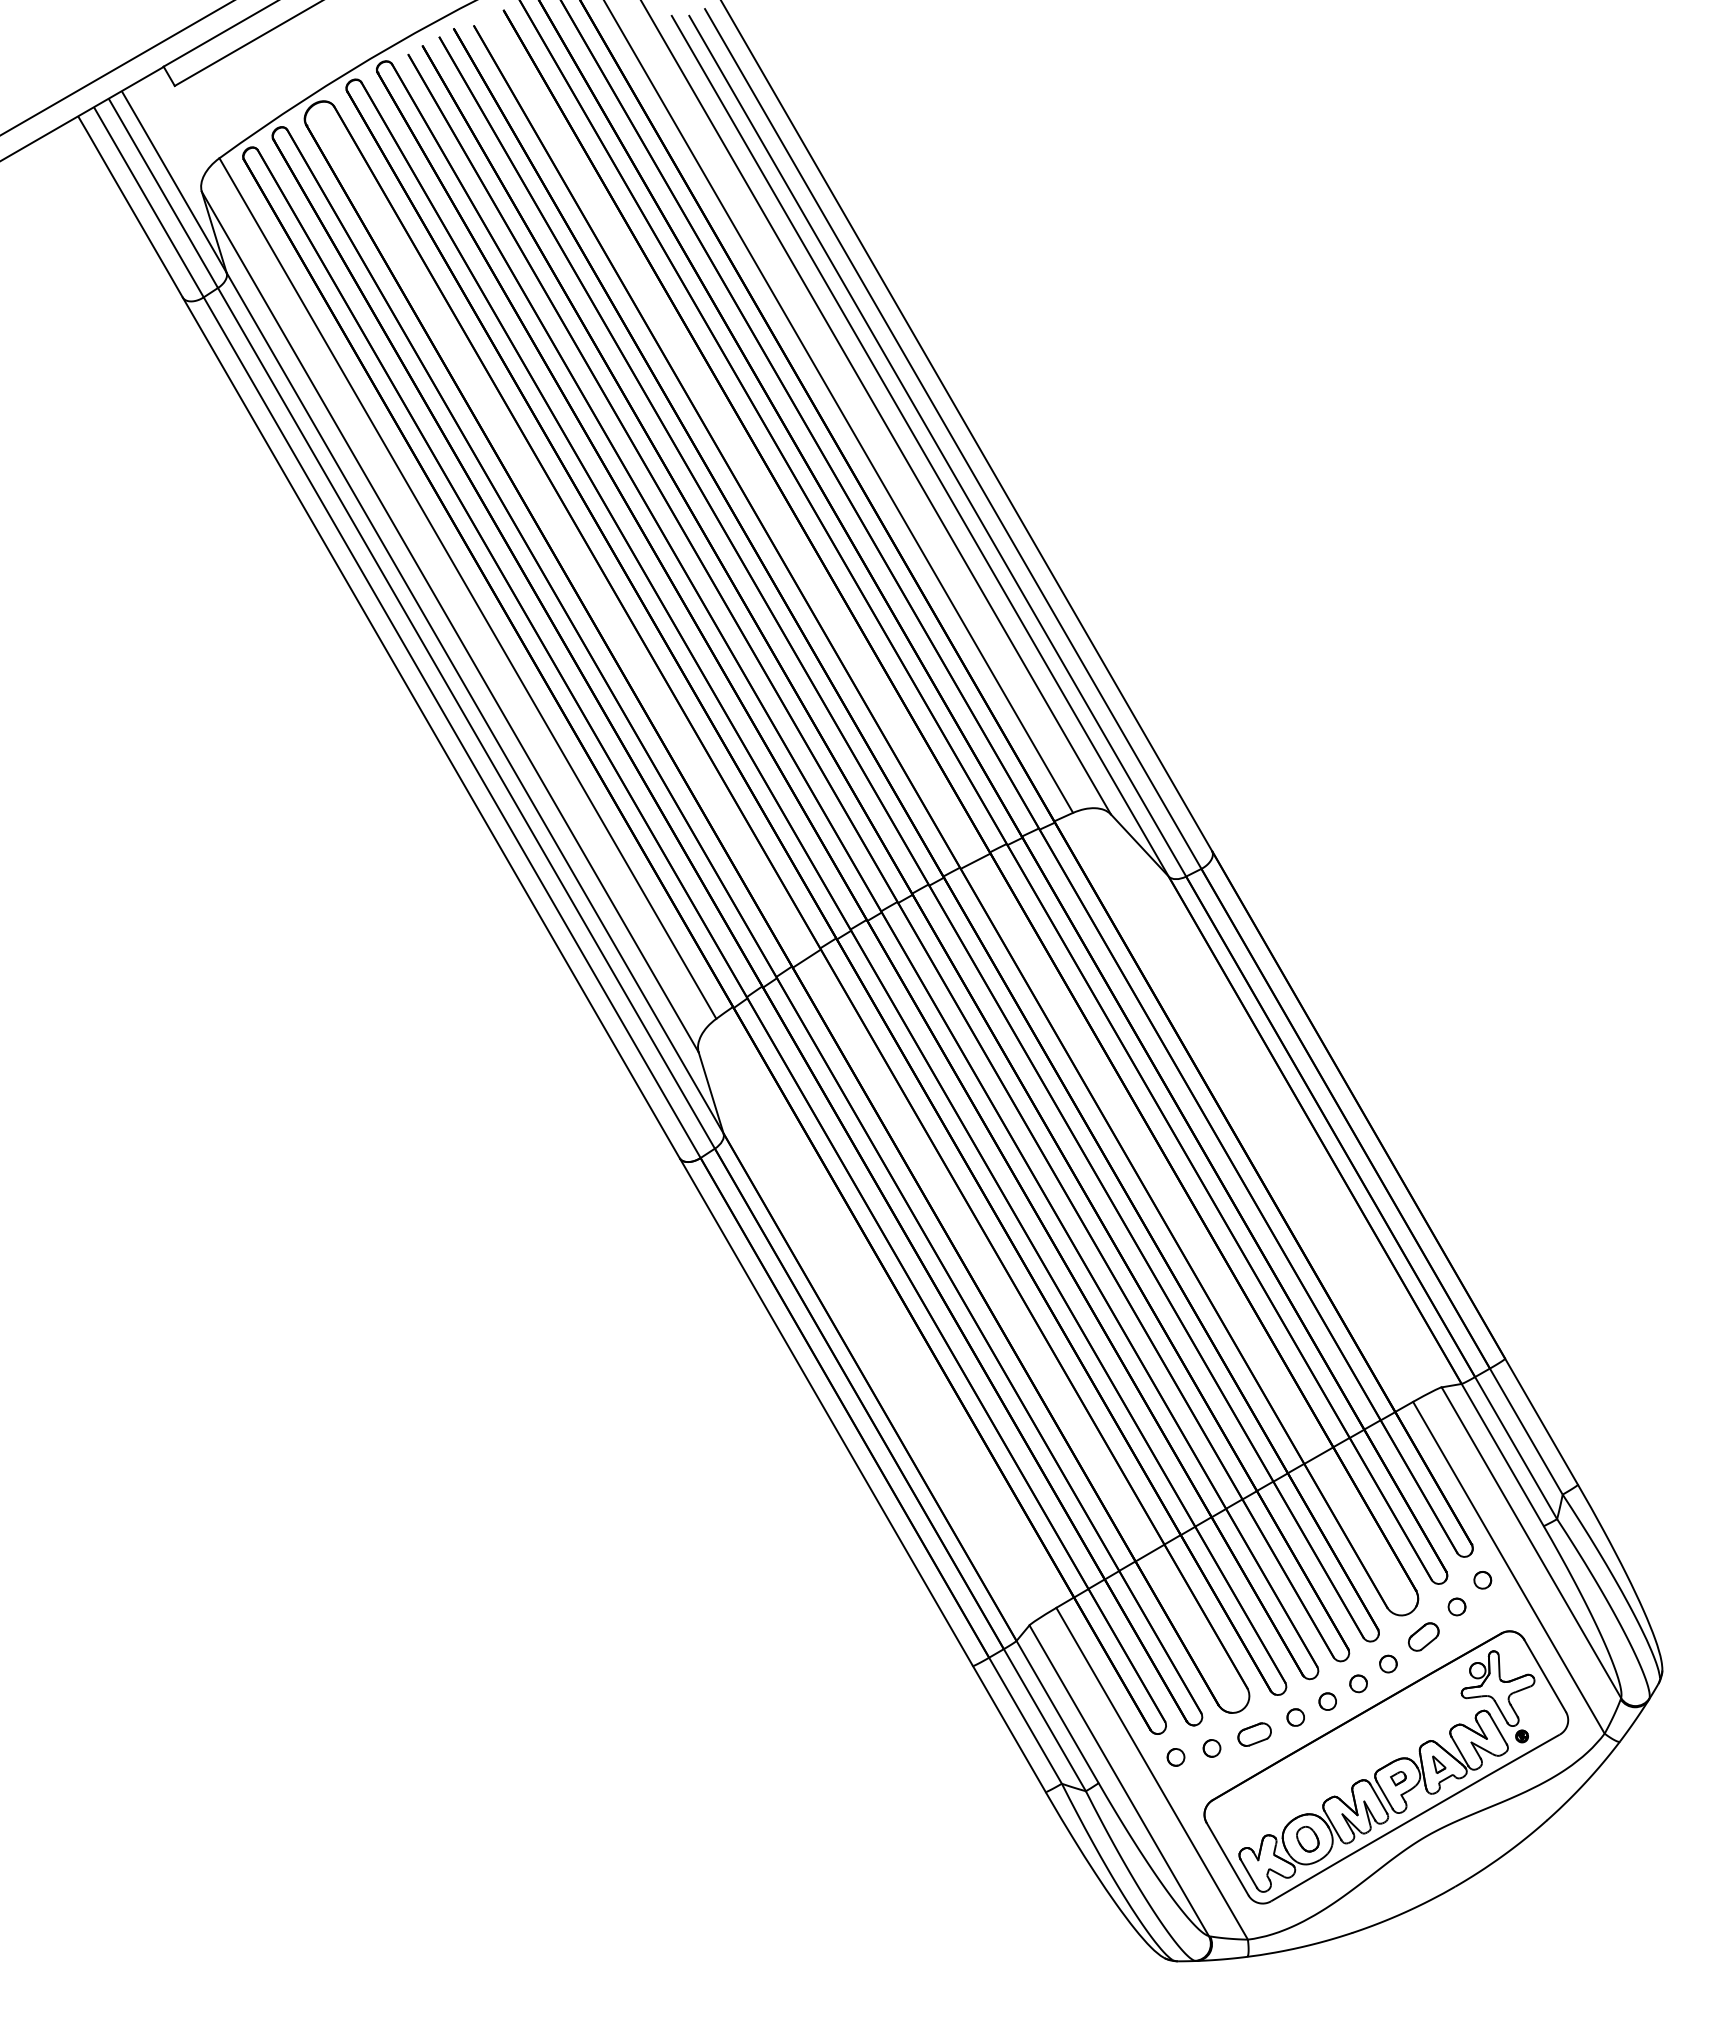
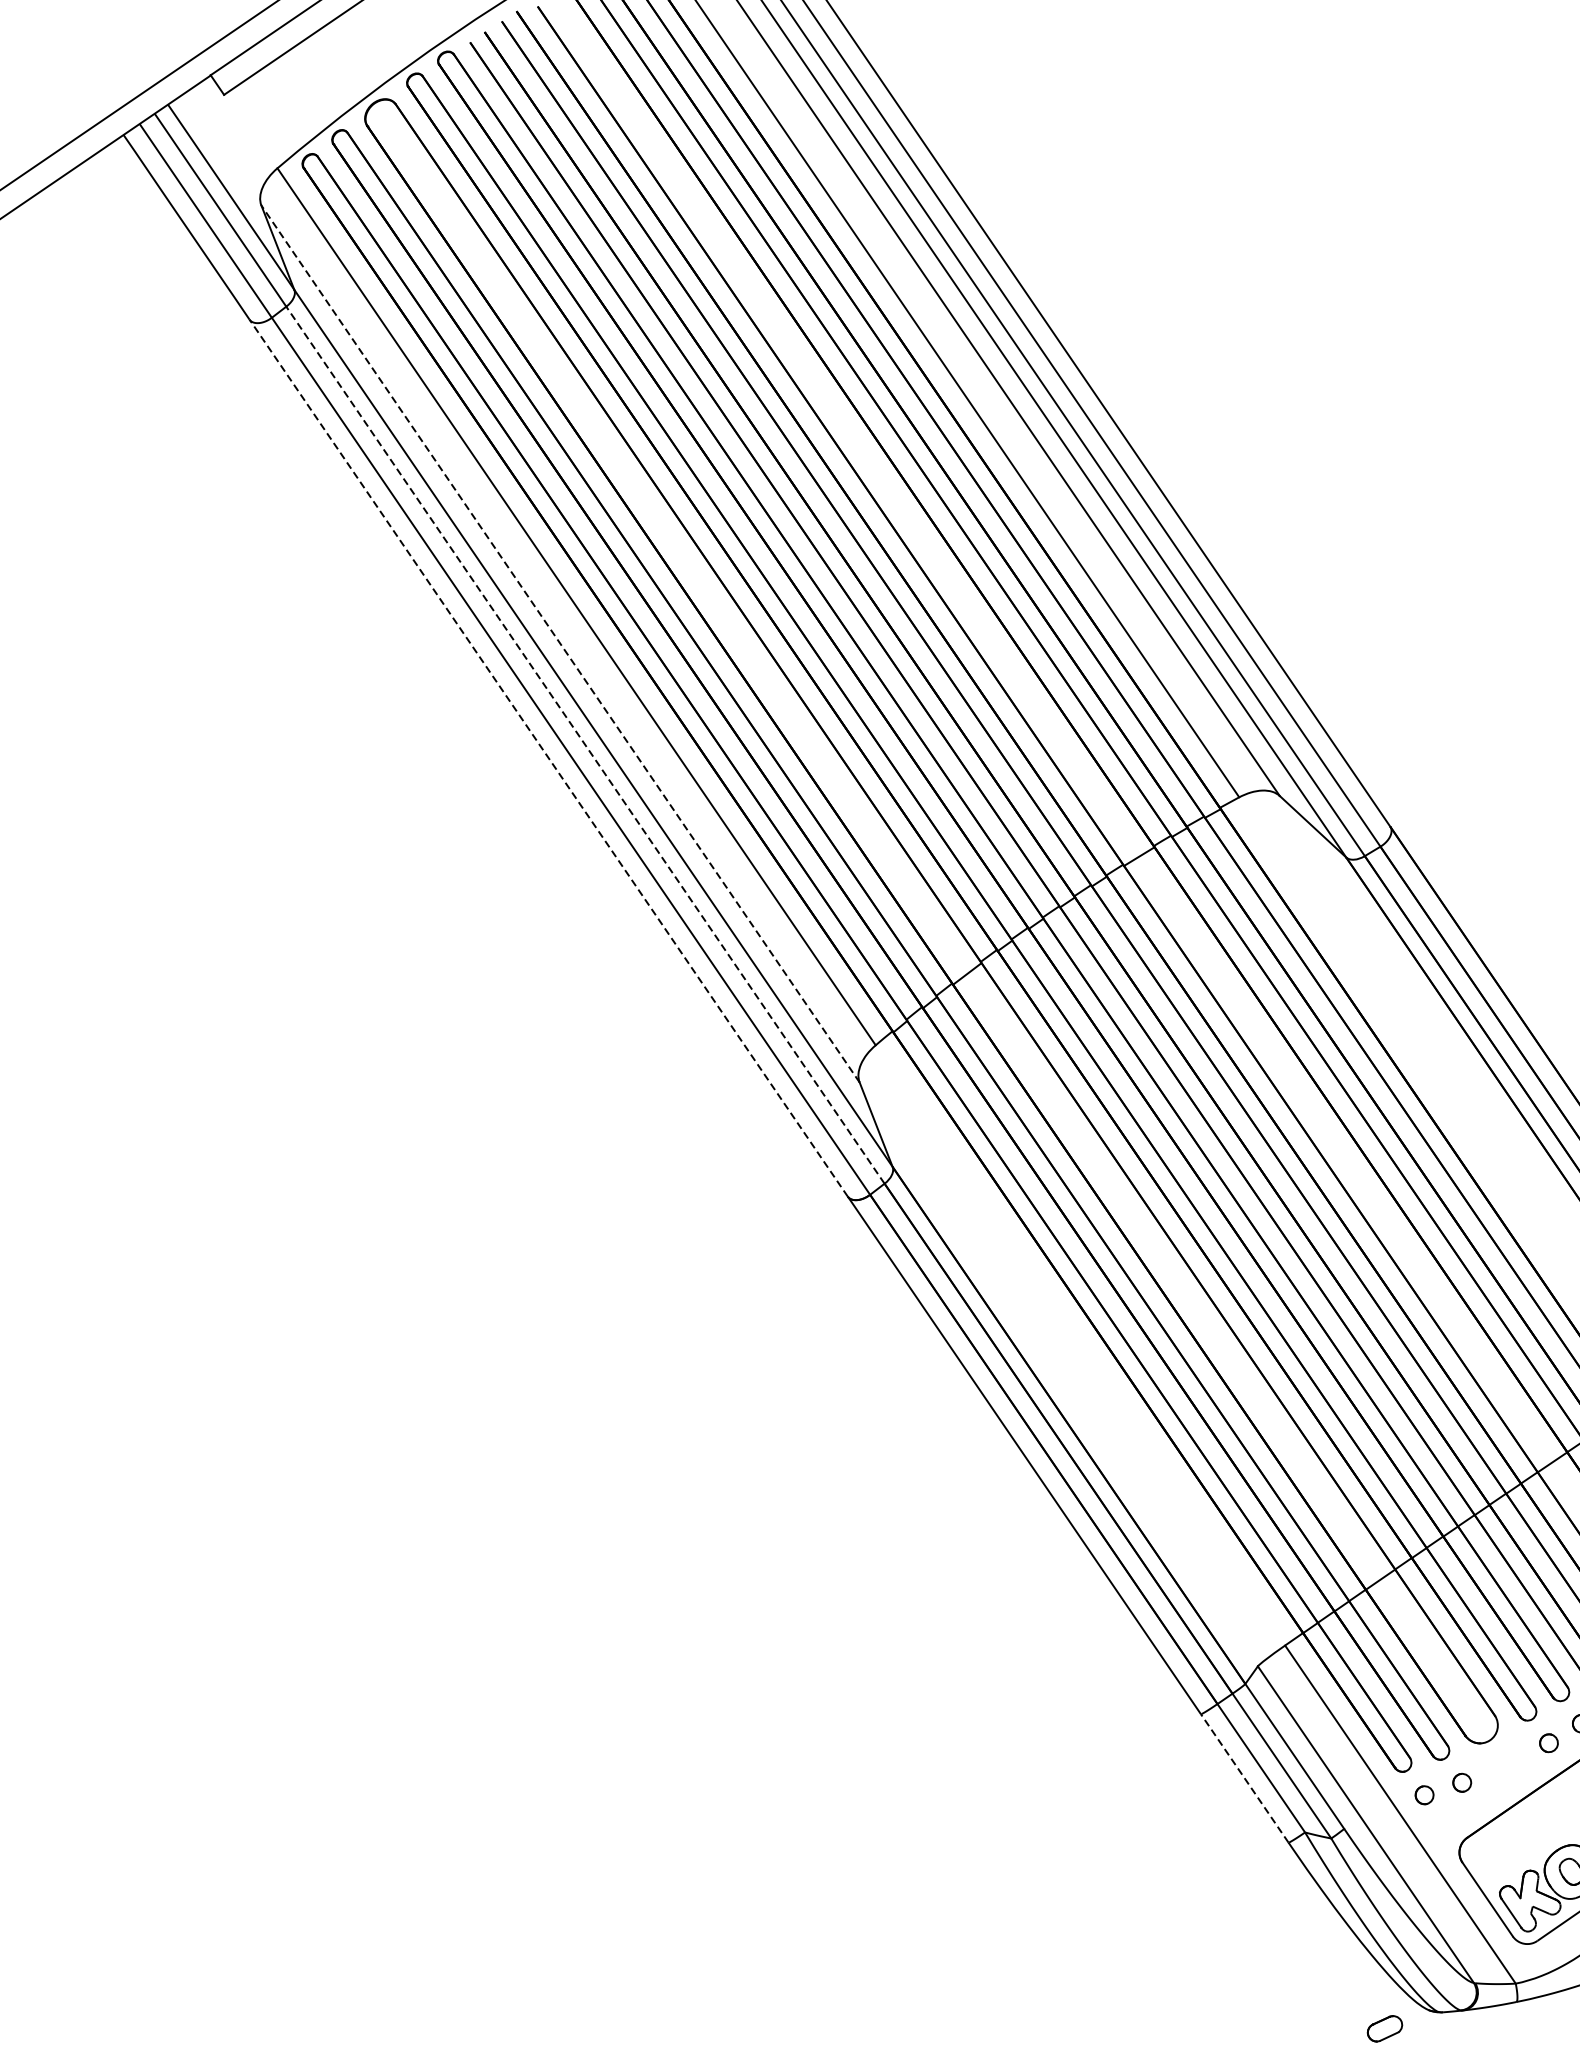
line: (450, 622) -> (560, 644), solid -> dashed
line: (466, 718) -> (585, 745), solid -> dashed
line: (431, 727) -> (548, 757), solid -> dashed
line: (1009, 1729) -> (1244, 1778), solid -> dashed
part: (1254, 1734) -> (1384, 2028), moved

